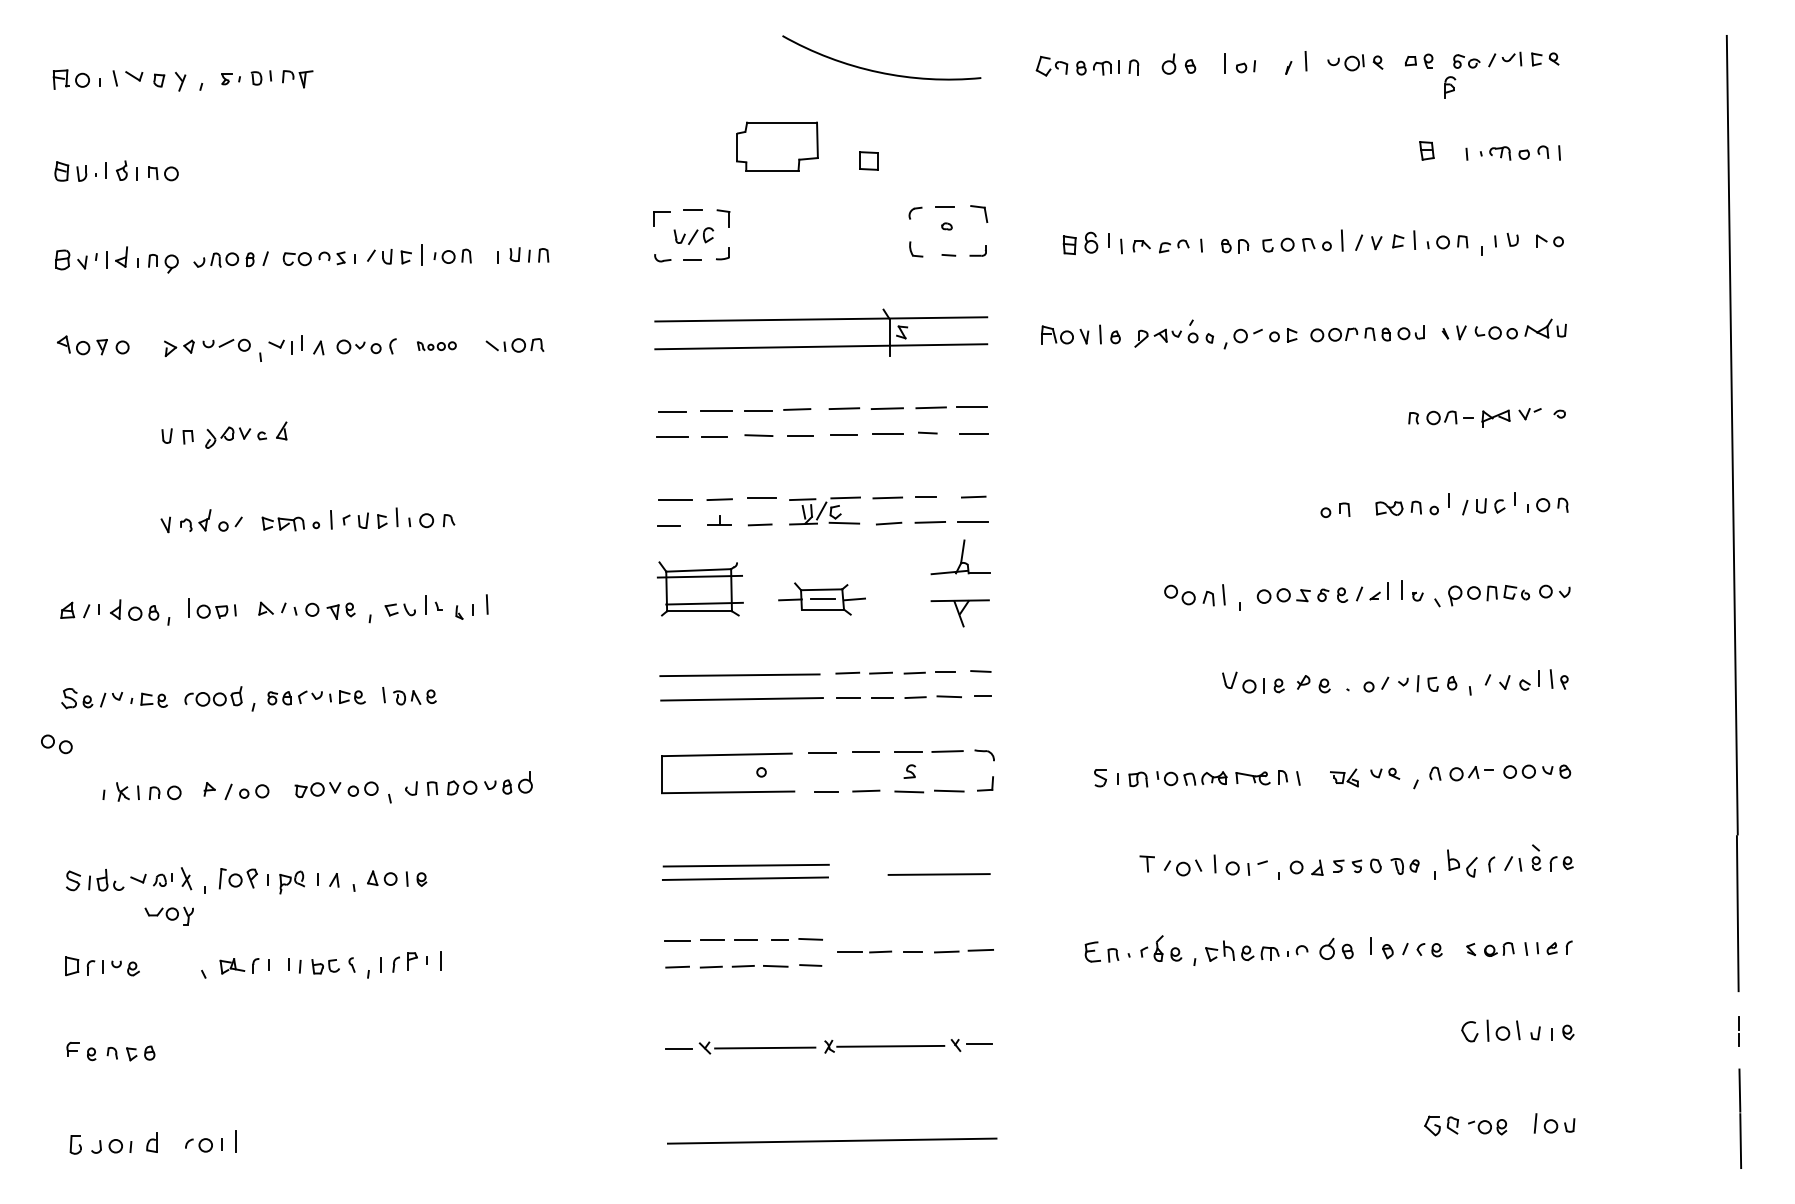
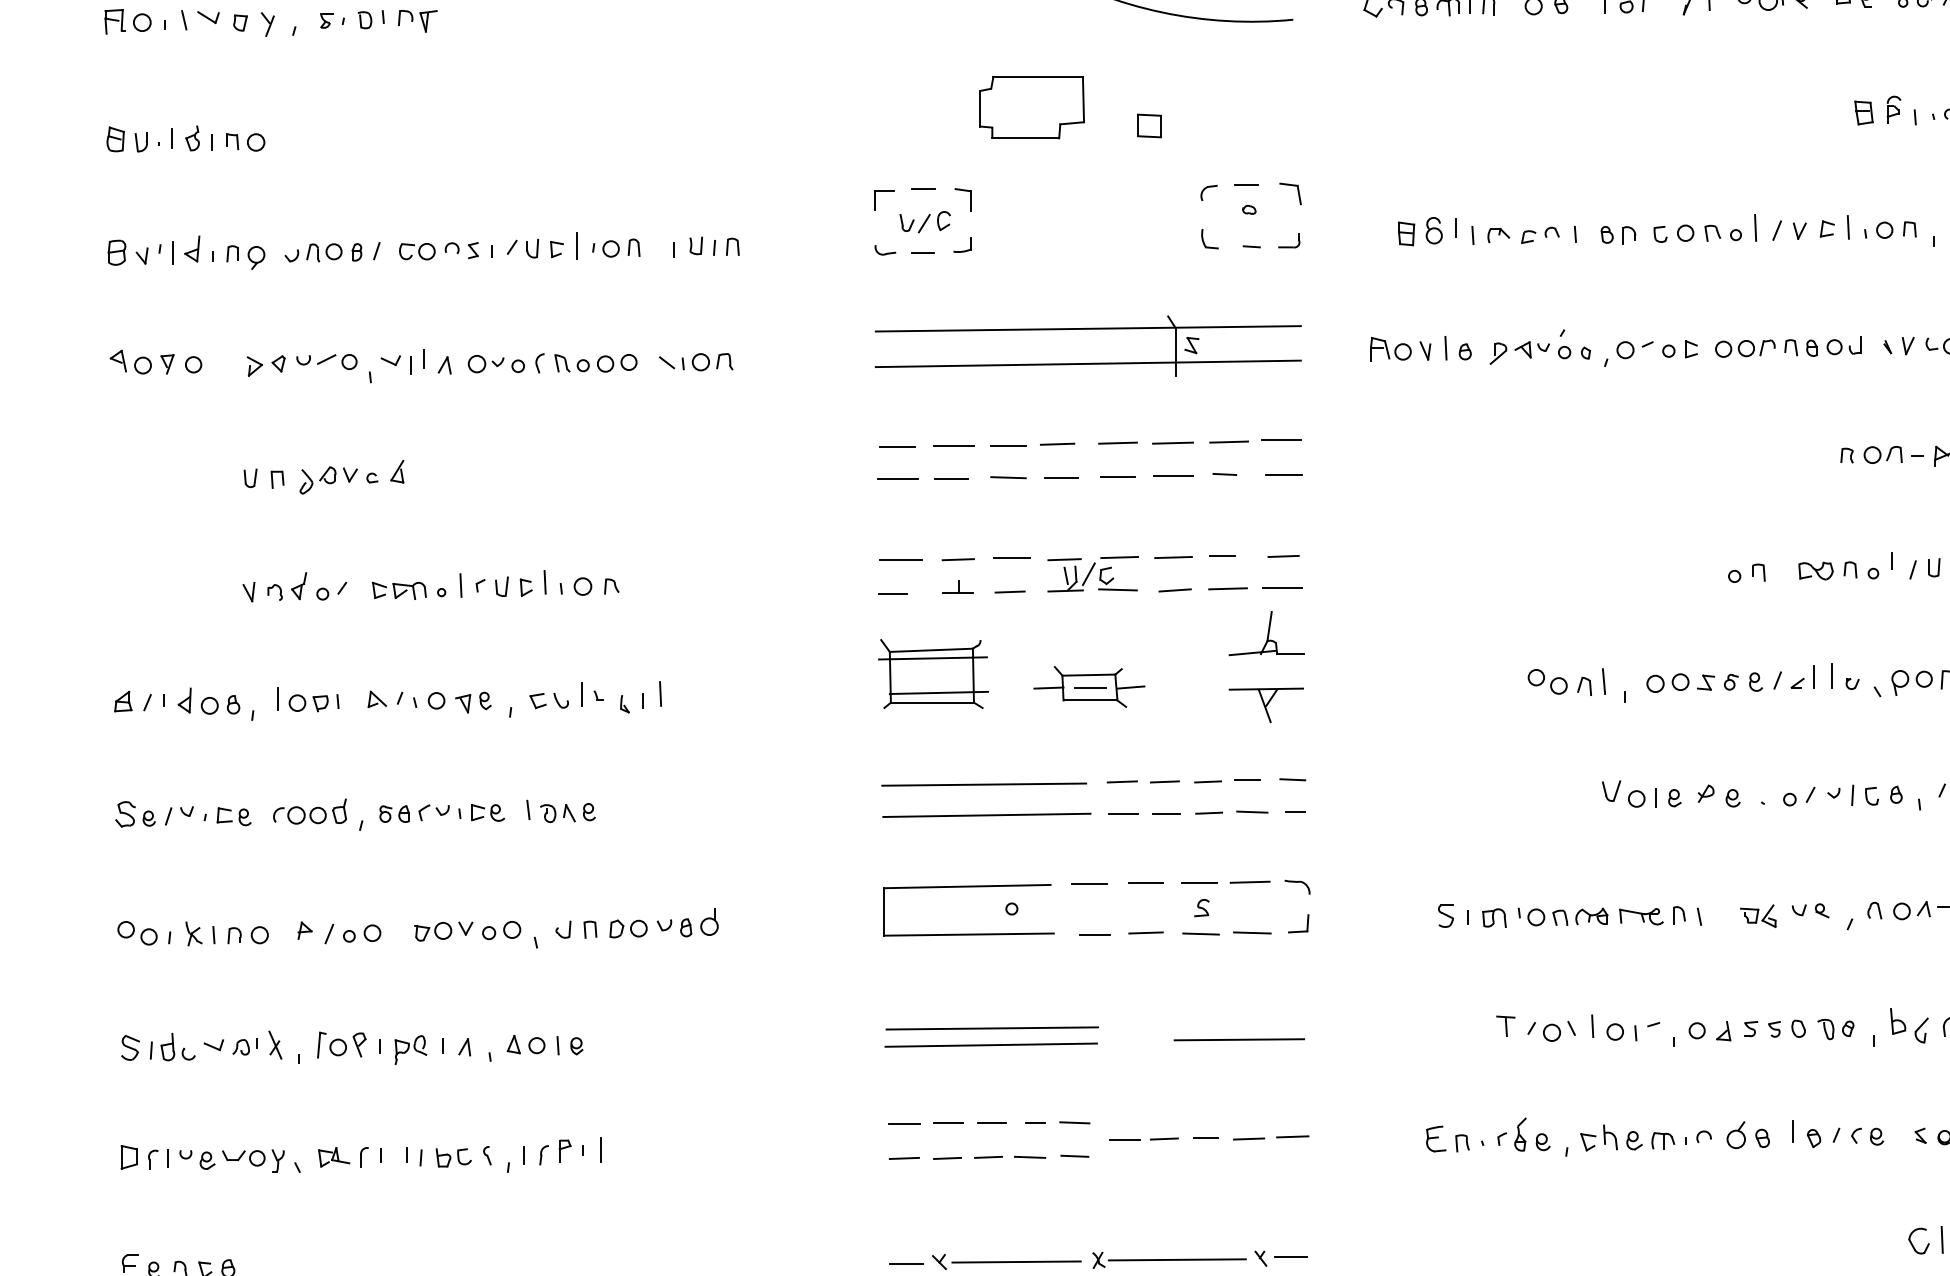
part: (1450, 87) -> (1894, 109), moved
part: (436, 345) -> (595, 362), size x1.67
part: (56, 744) -> (137, 933), moved
part: (168, 915) -> (252, 1160), moved

